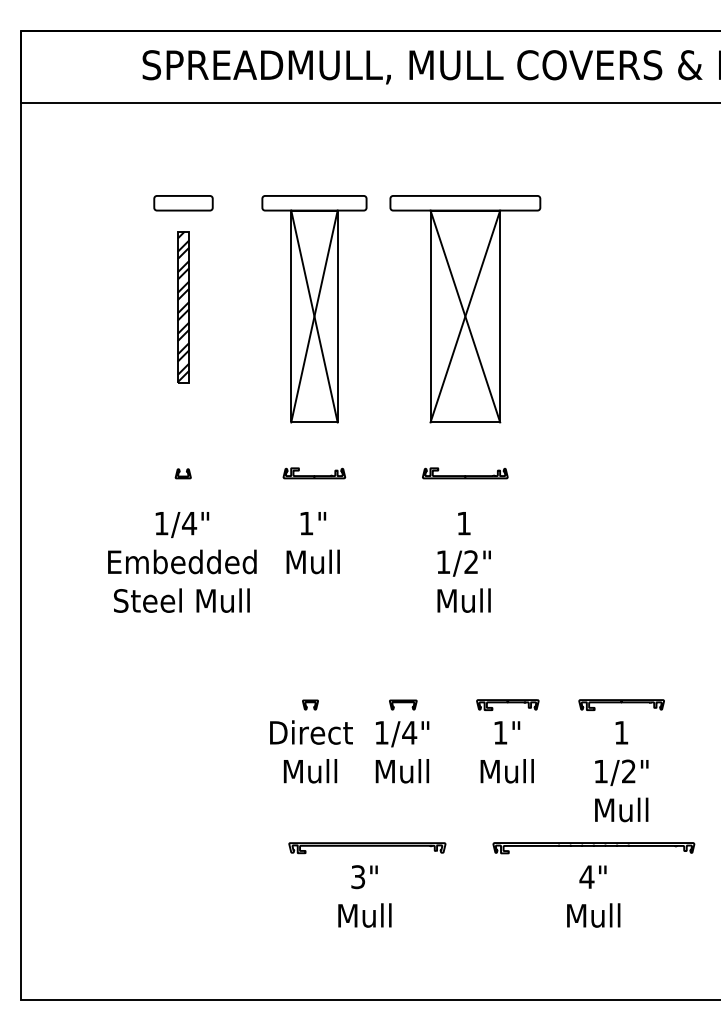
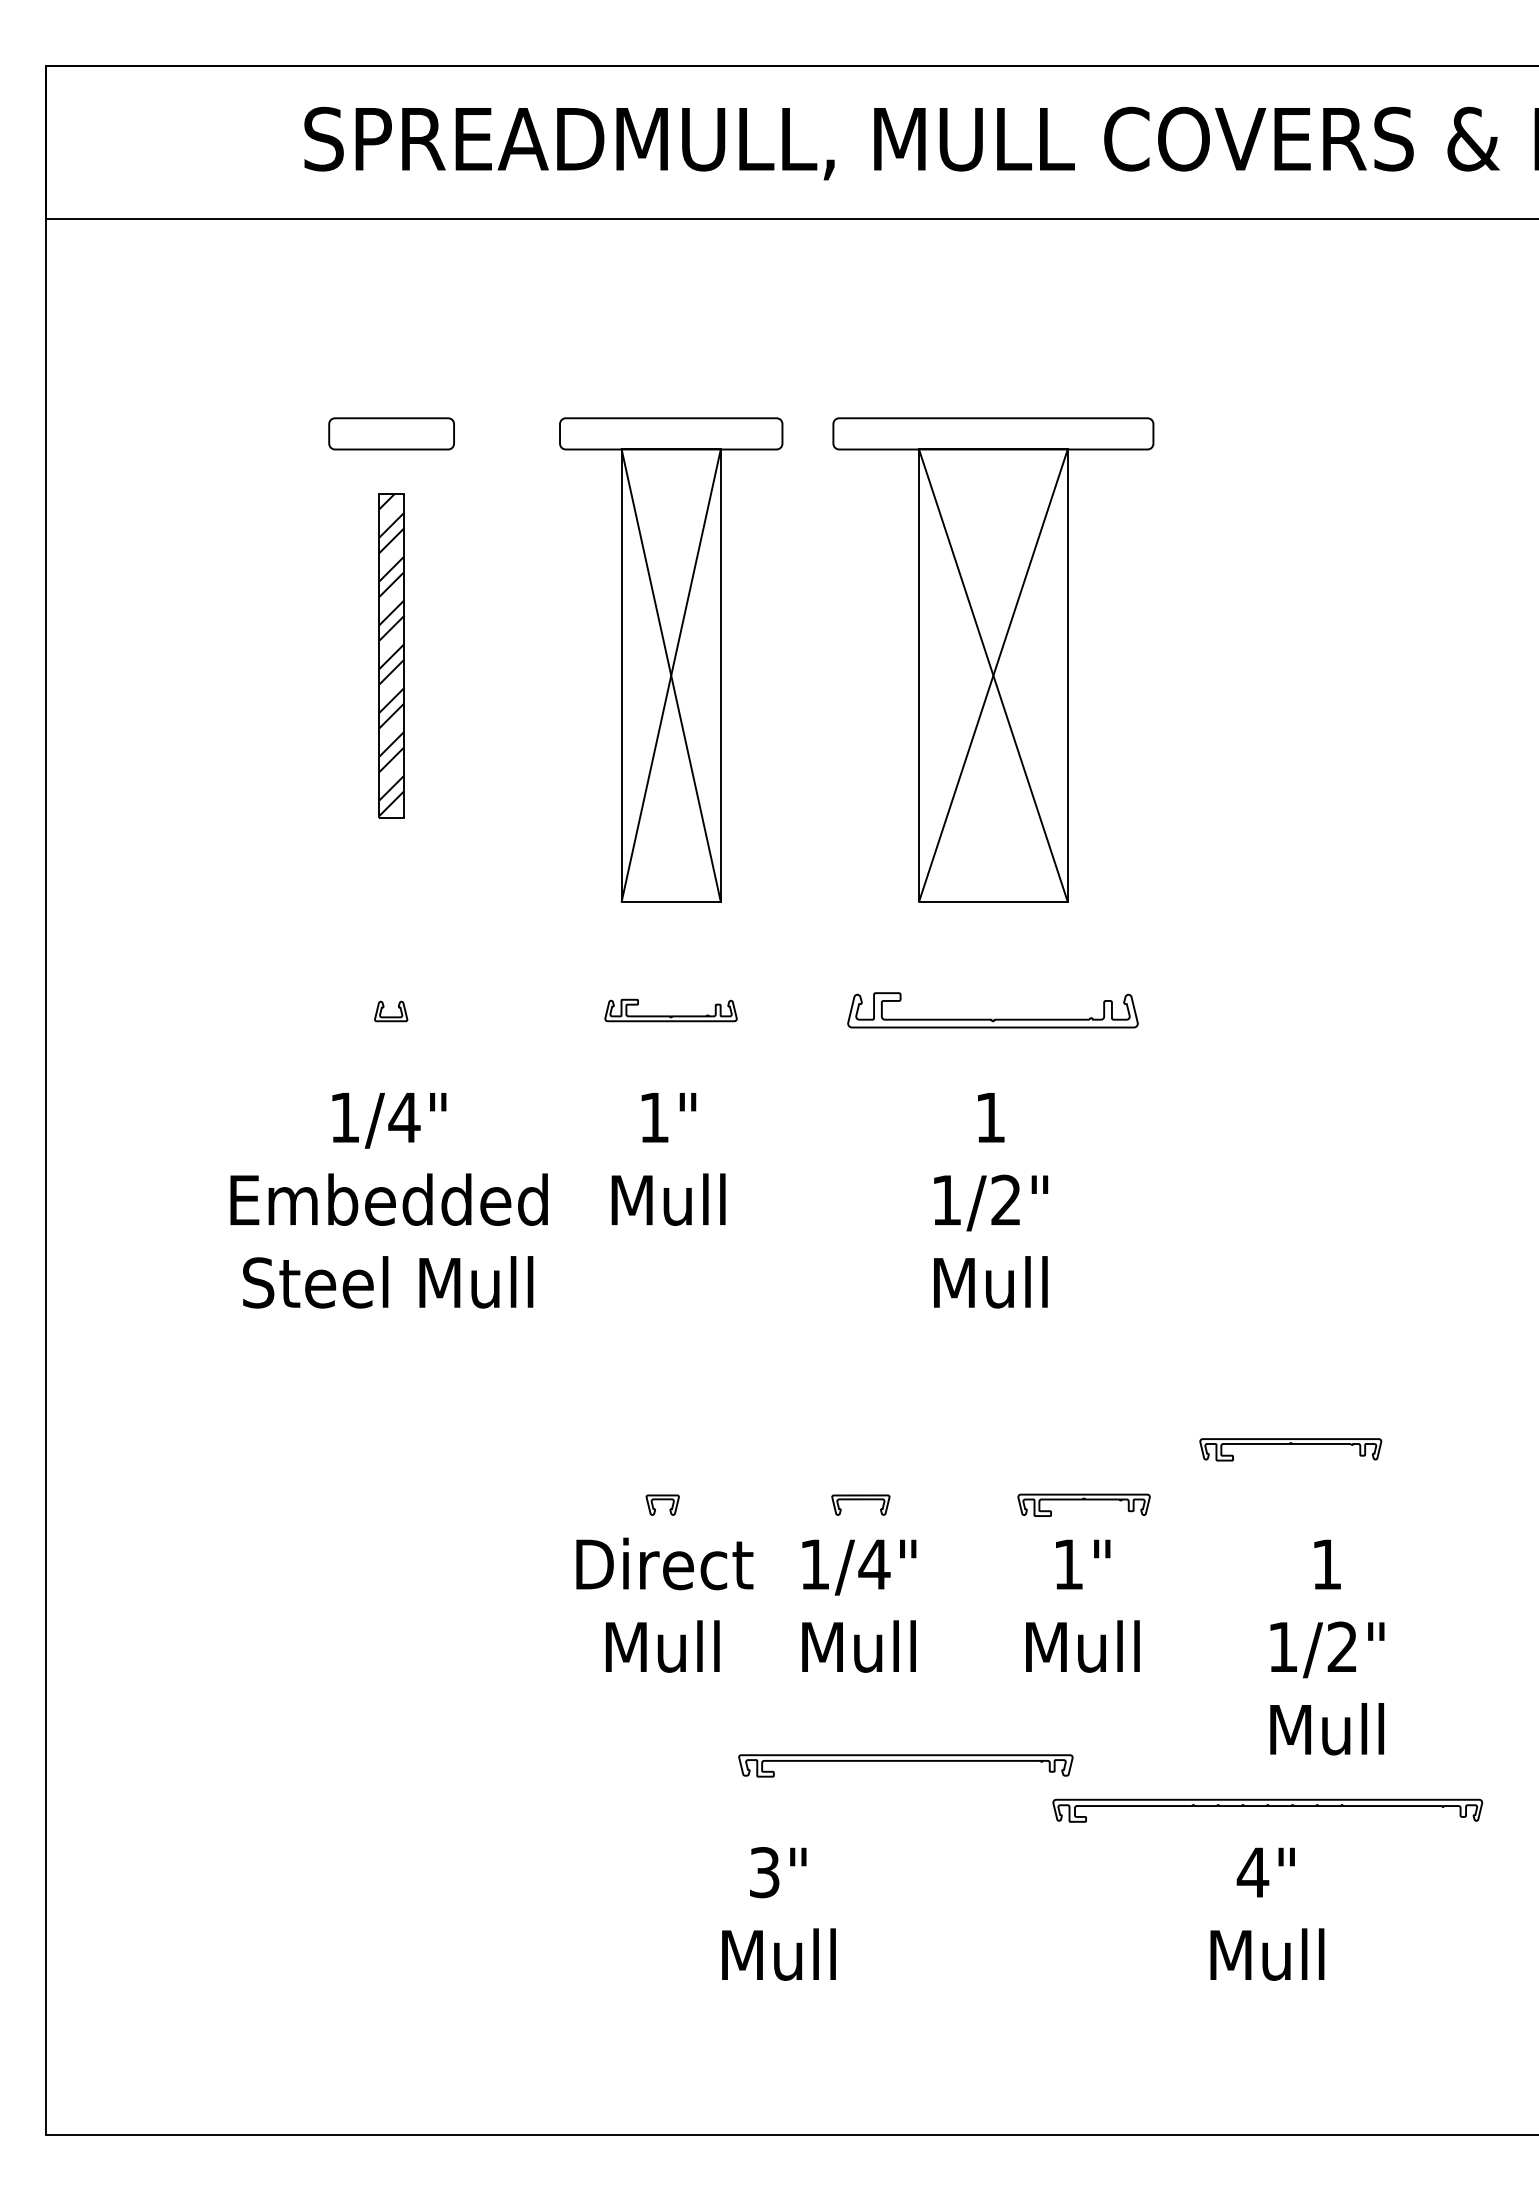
part: (465, 473) -> (993, 1010), size x1.6
part: (621, 704) -> (1290, 1448), moved
part: (367, 848) -> (906, 1766), moved

